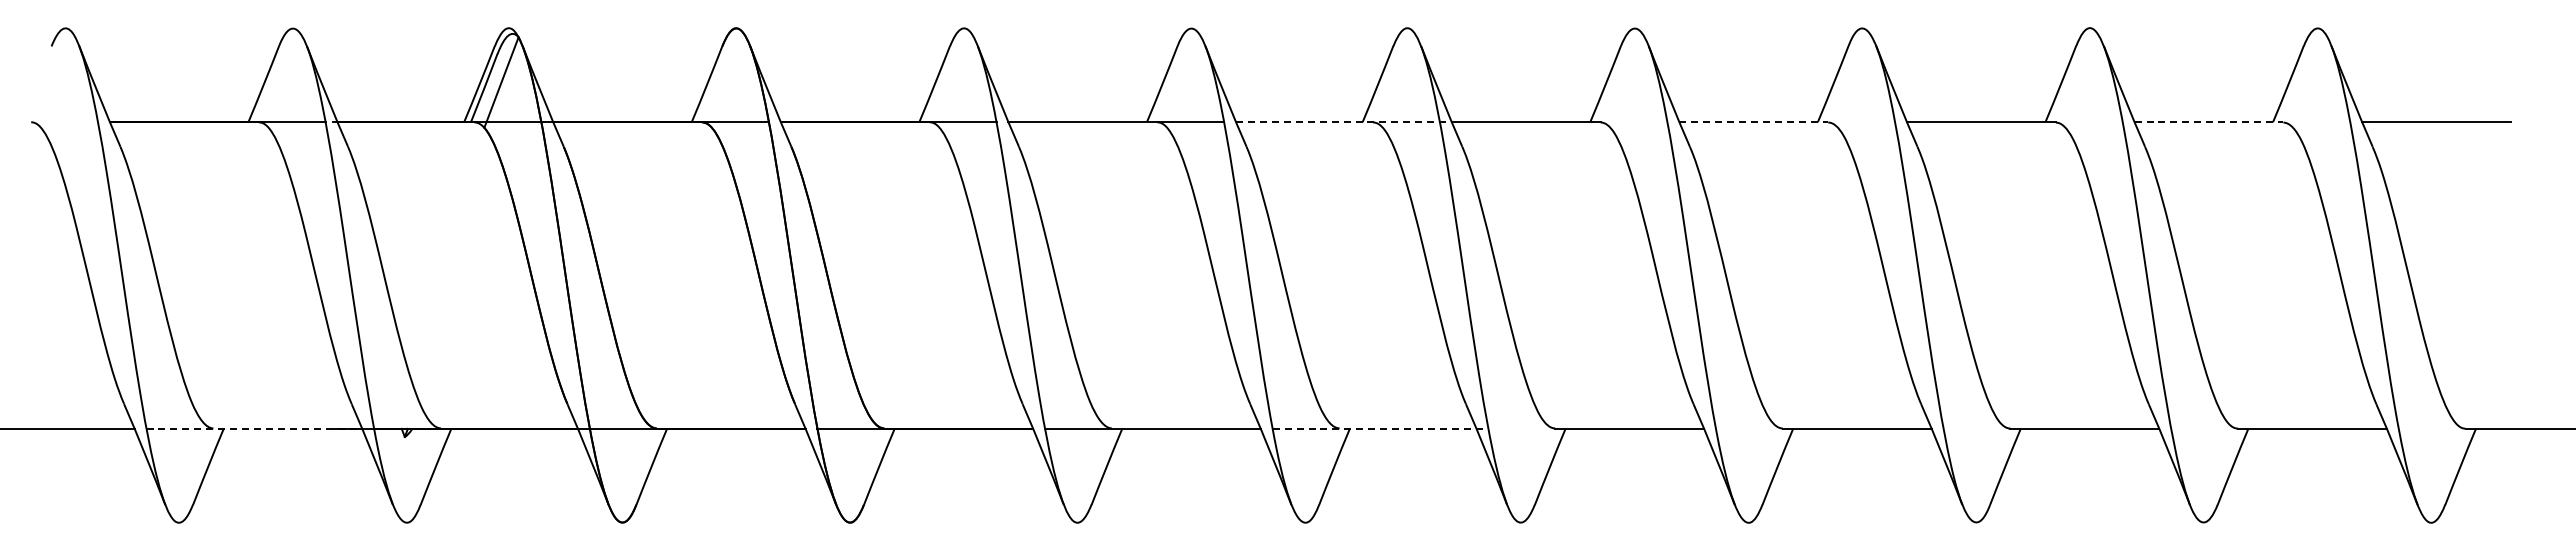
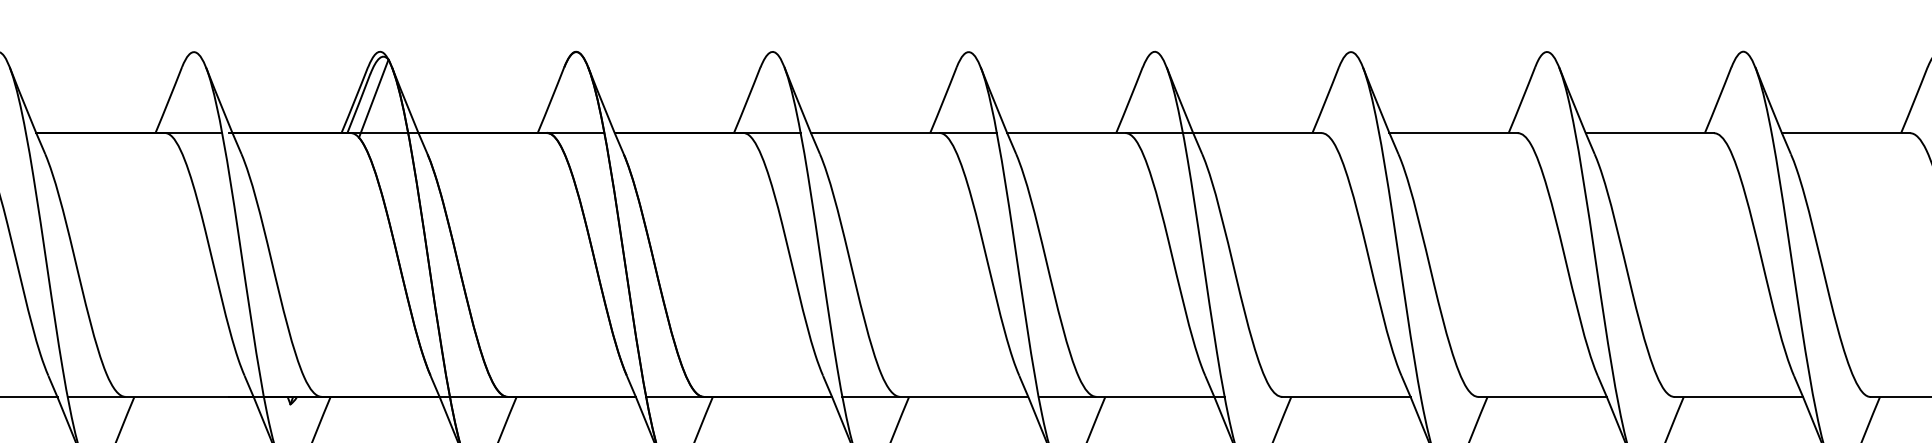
line: (1343, 122) -> (1099, 133), dashed -> solid
line: (1754, 122) -> (1454, 133), dashed -> solid
line: (2209, 122) -> (1846, 133), dashed -> solid
line: (254, 428) -> (160, 396), dashed -> solid
line: (1380, 428) -> (1131, 396), dashed -> solid

